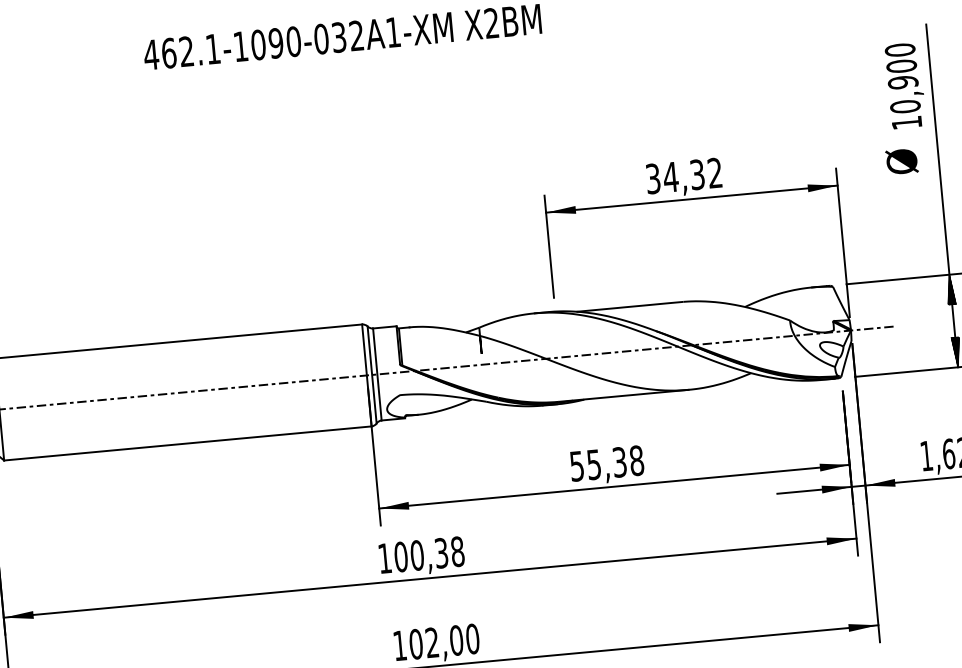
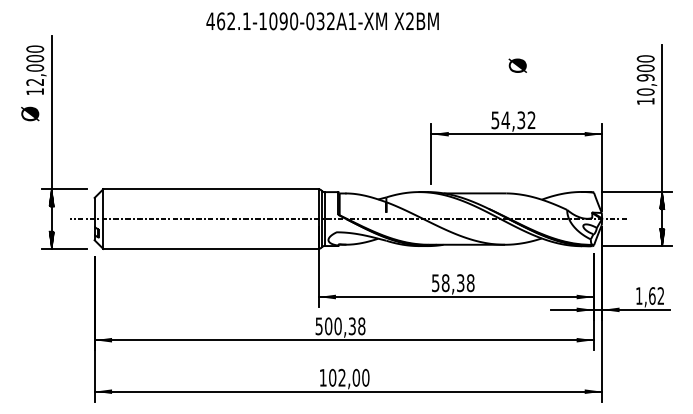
text: (901, 161) -> (517, 65), moved
text: (653, 177) -> (495, 119), 34,32 -> 54,32
text: (593, 465) -> (445, 283), 55,38 -> 58,38
text: (383, 558) -> (318, 326), 100,38 -> 500,38

